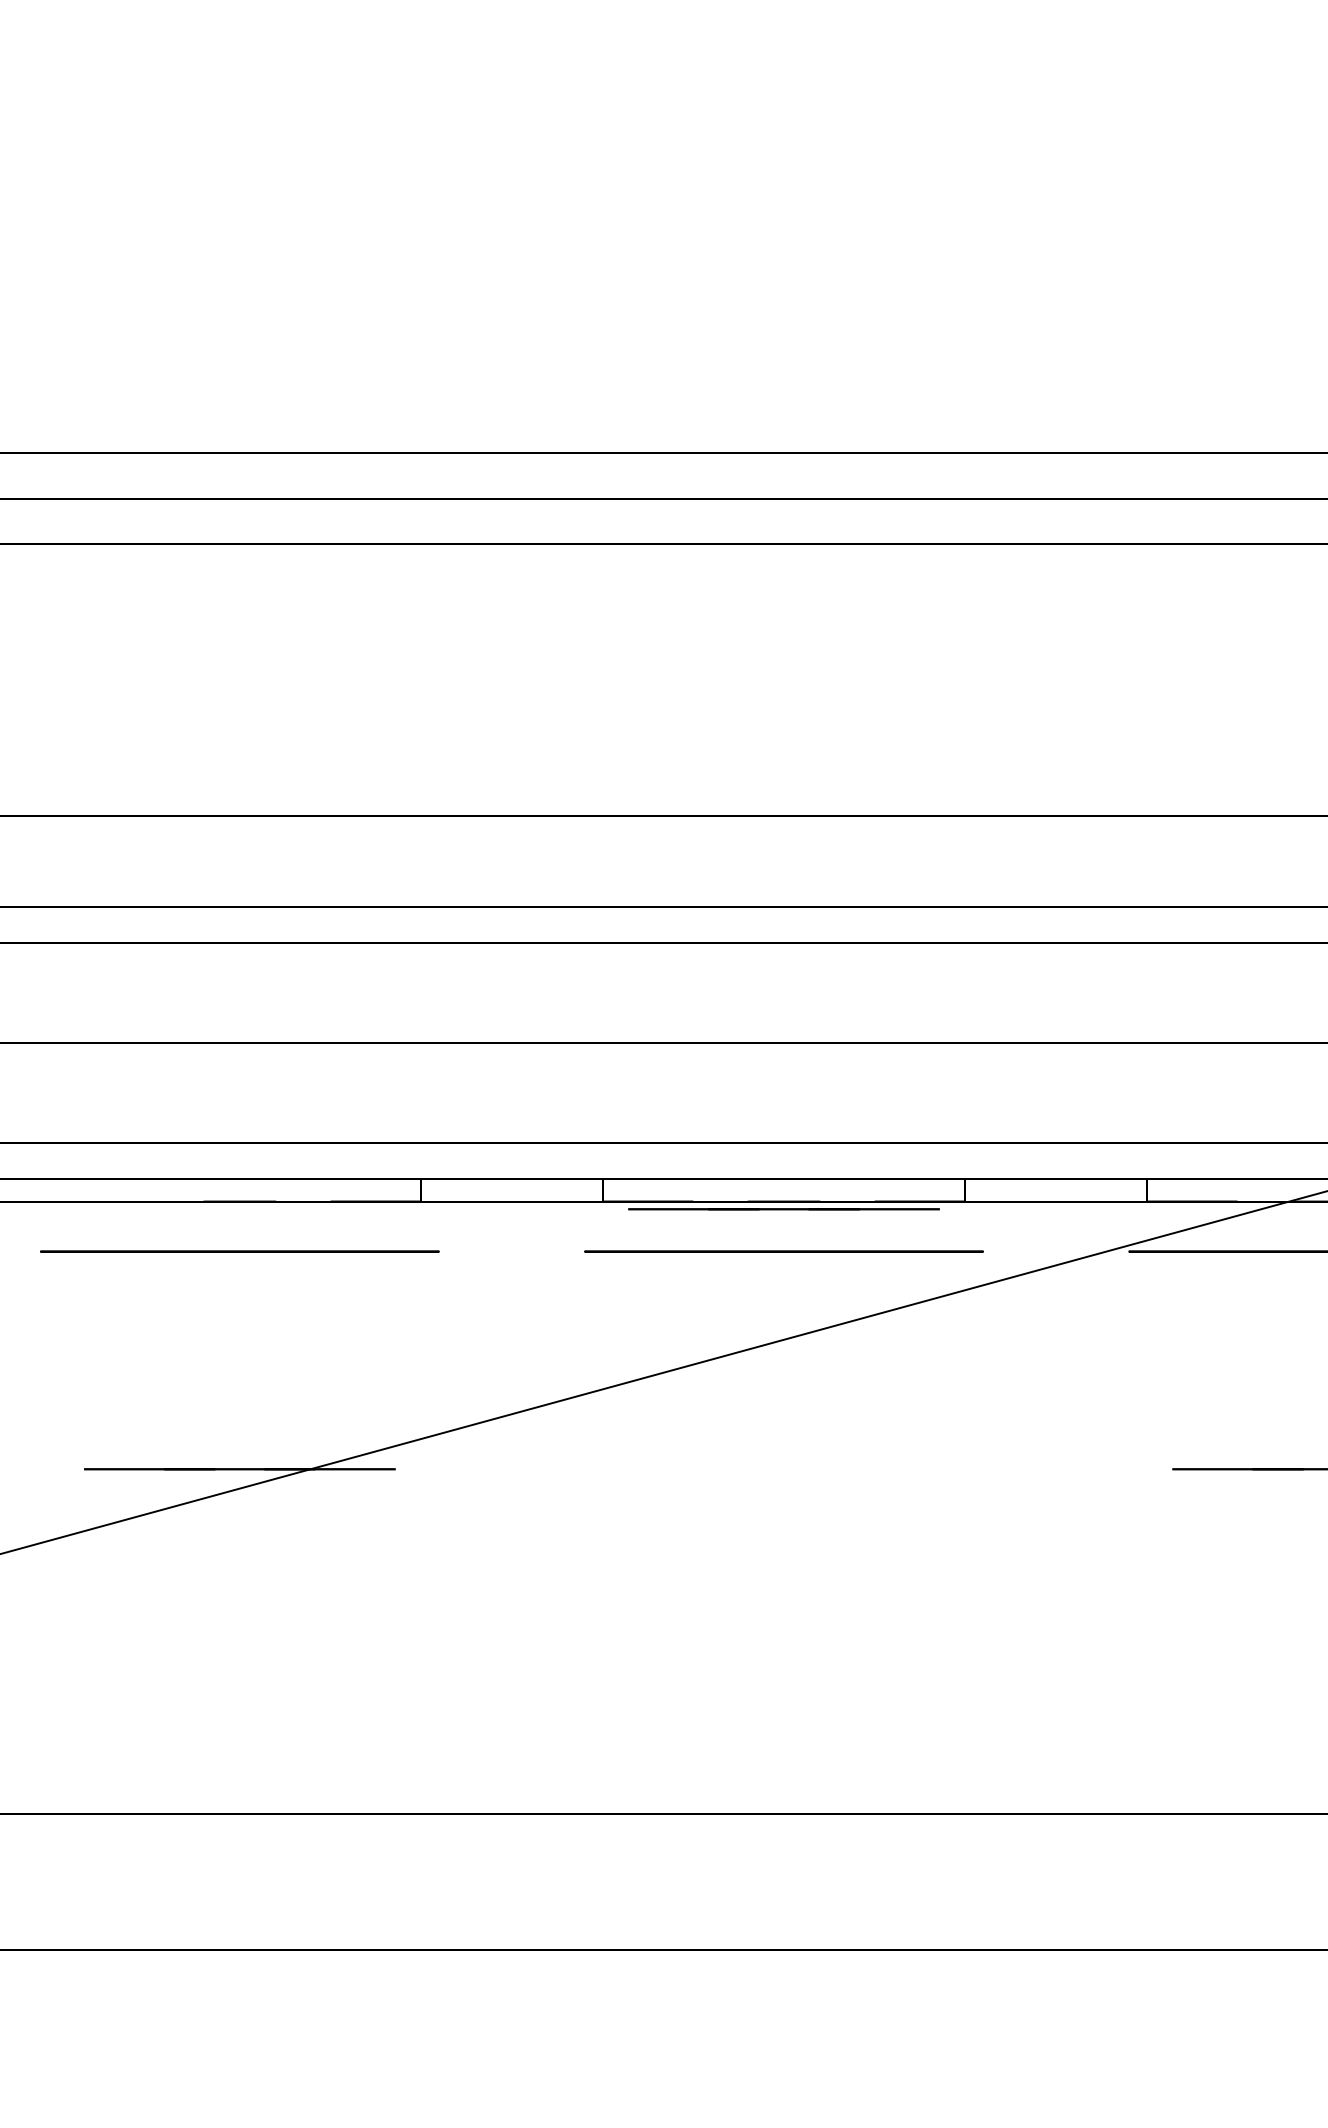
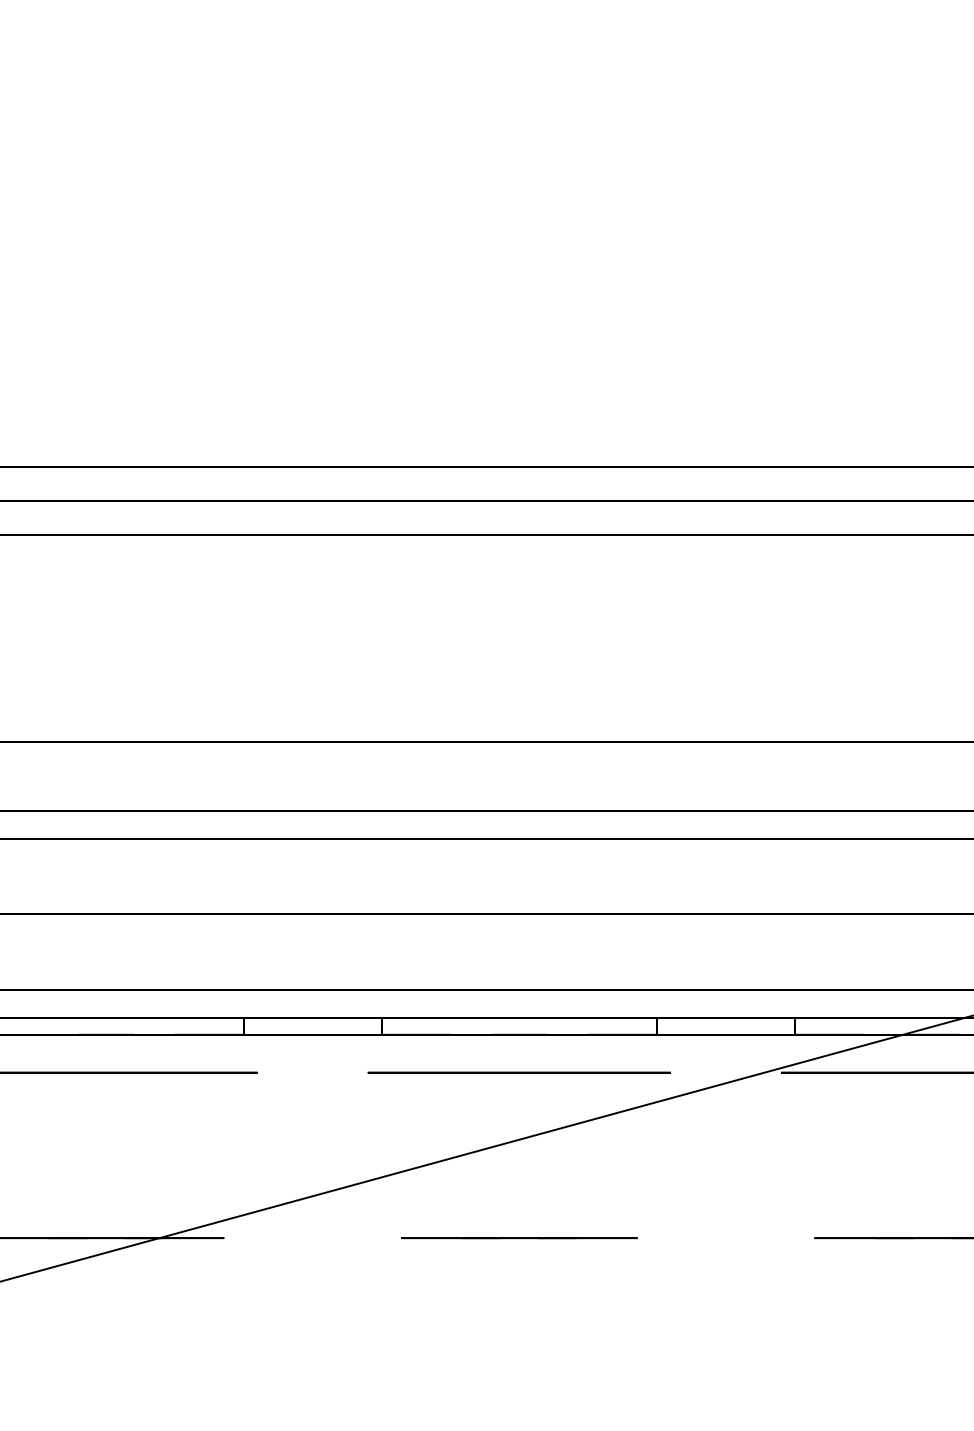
line: (783, 1209) -> (518, 1238), moved

